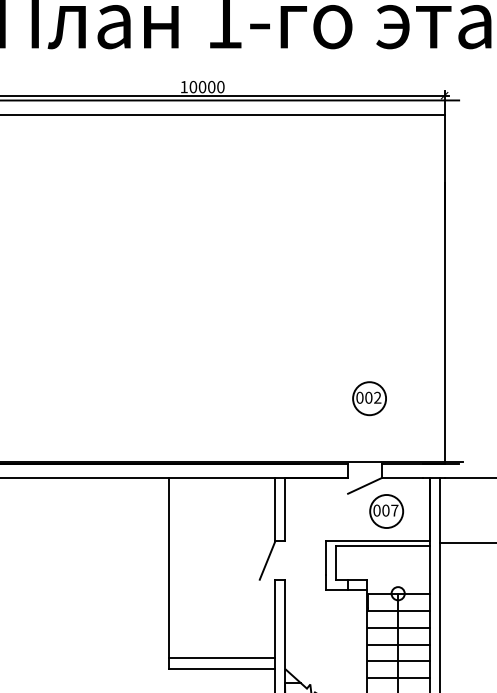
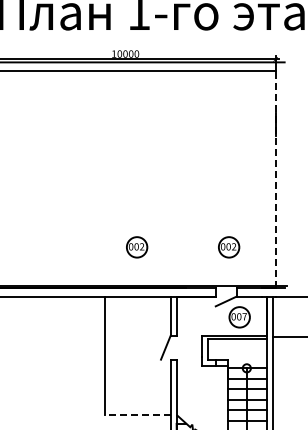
line: (444, 289) -> (275, 179), solid -> dashed
part: (221, 398) -> (137, 247), added
line: (221, 658) -> (137, 408), removed
line: (221, 669) -> (137, 415), solid -> dashed

